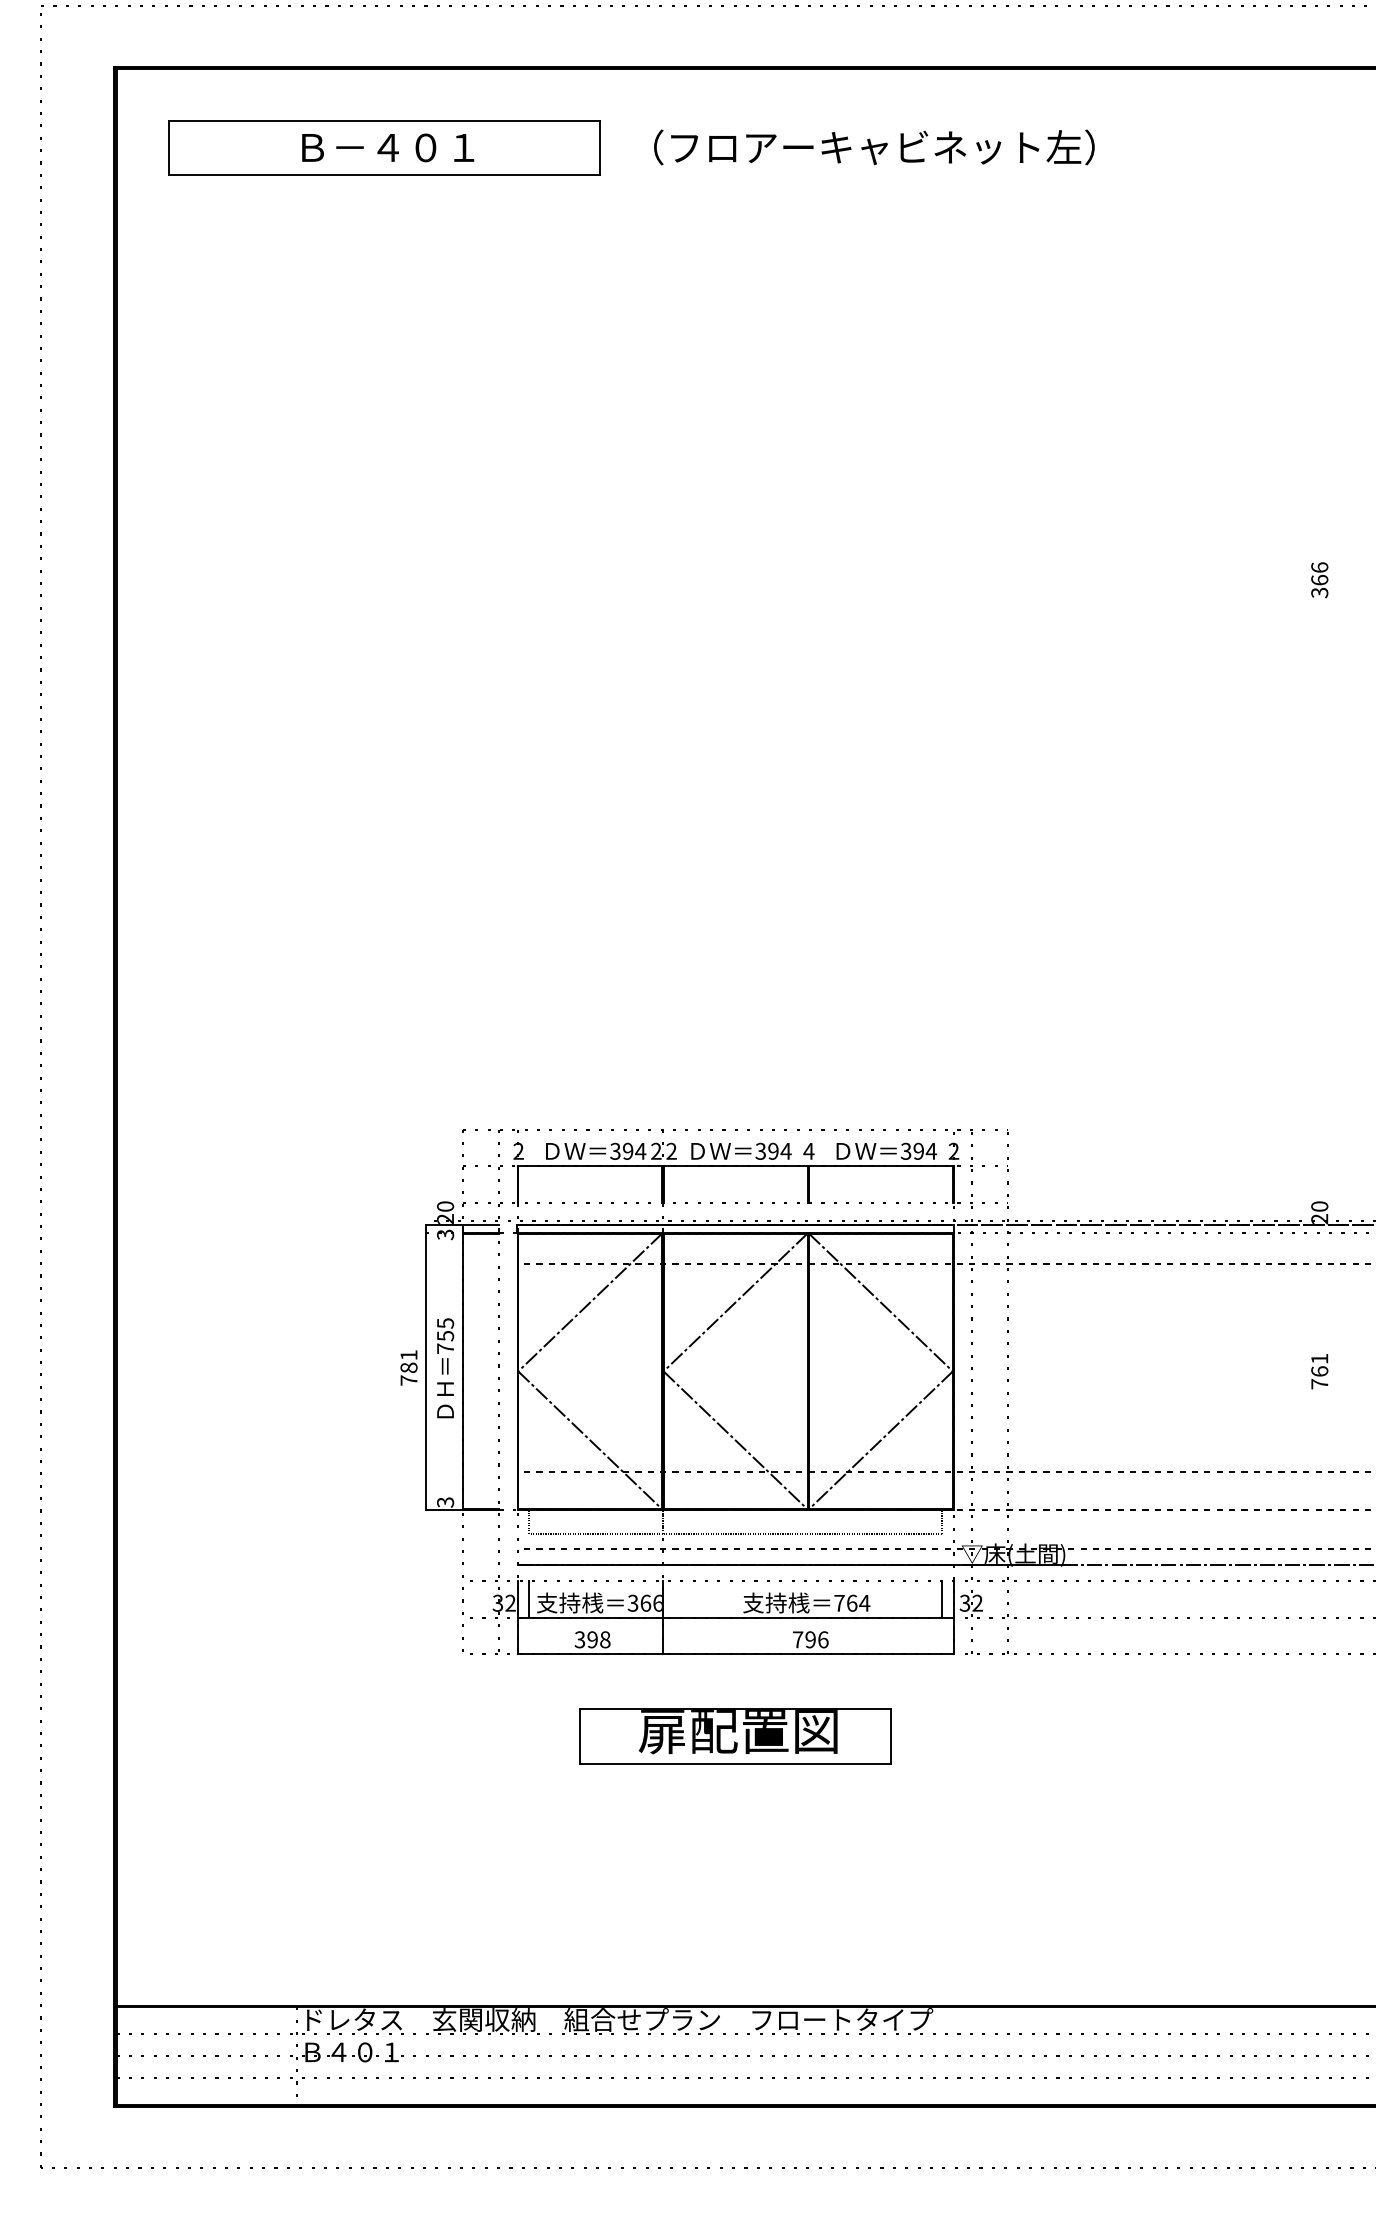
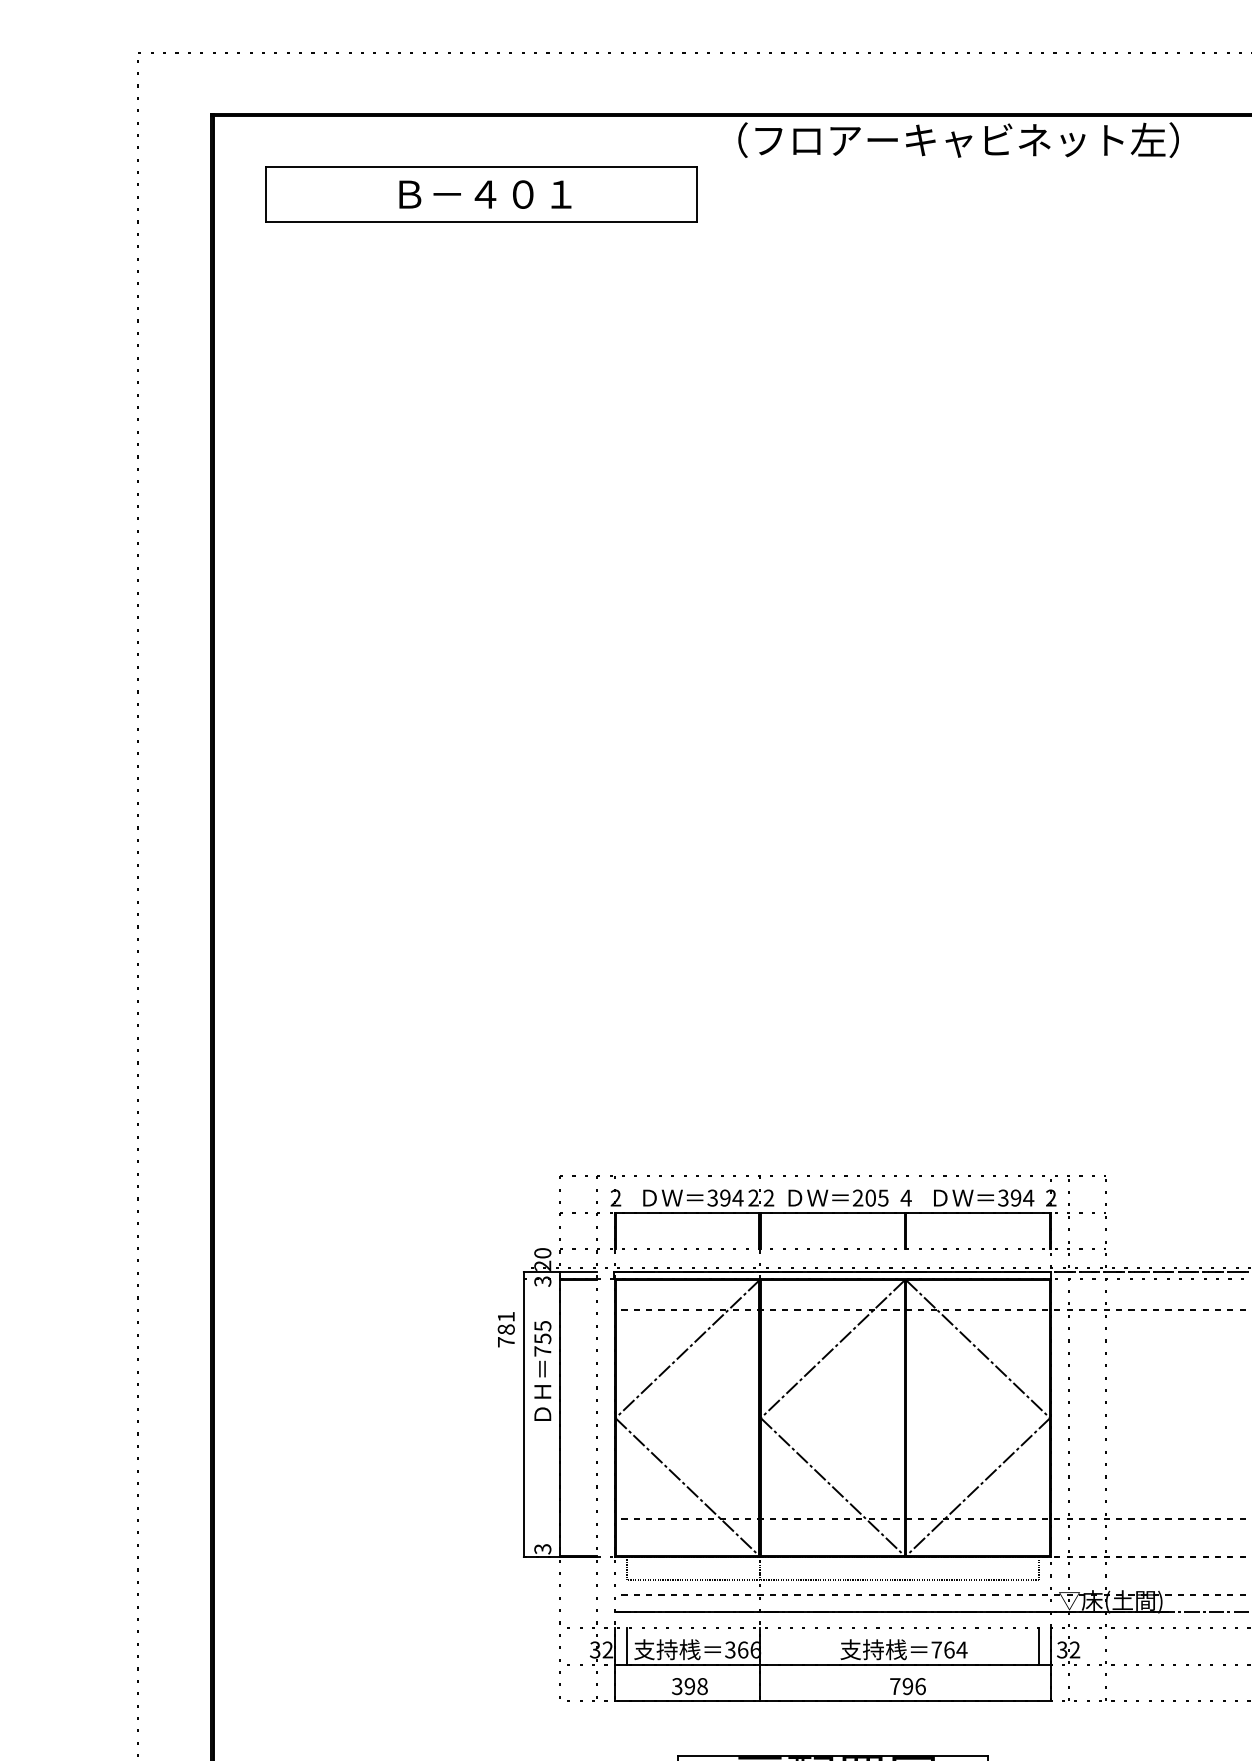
text: (874, 147) -> (958, 140), moved
text: (773, 1151) -> (870, 1198), 394 -> 205
text: (408, 1367) -> (505, 1329), moved
text: (445, 1368) -> (542, 1371), moved

